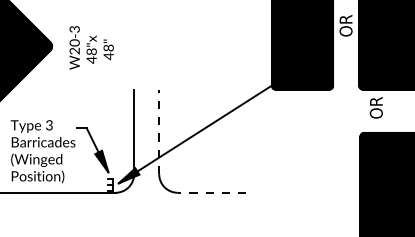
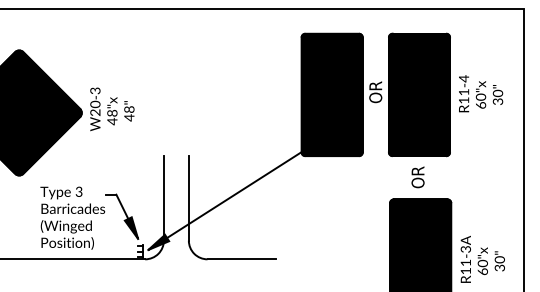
text: (91, 47) -> (112, 109), moved
text: (375, 107) -> (417, 177), moved
line: (158, 131) -> (188, 198), dashed -> solid
line: (211, 192) -> (241, 259), dashed -> solid

